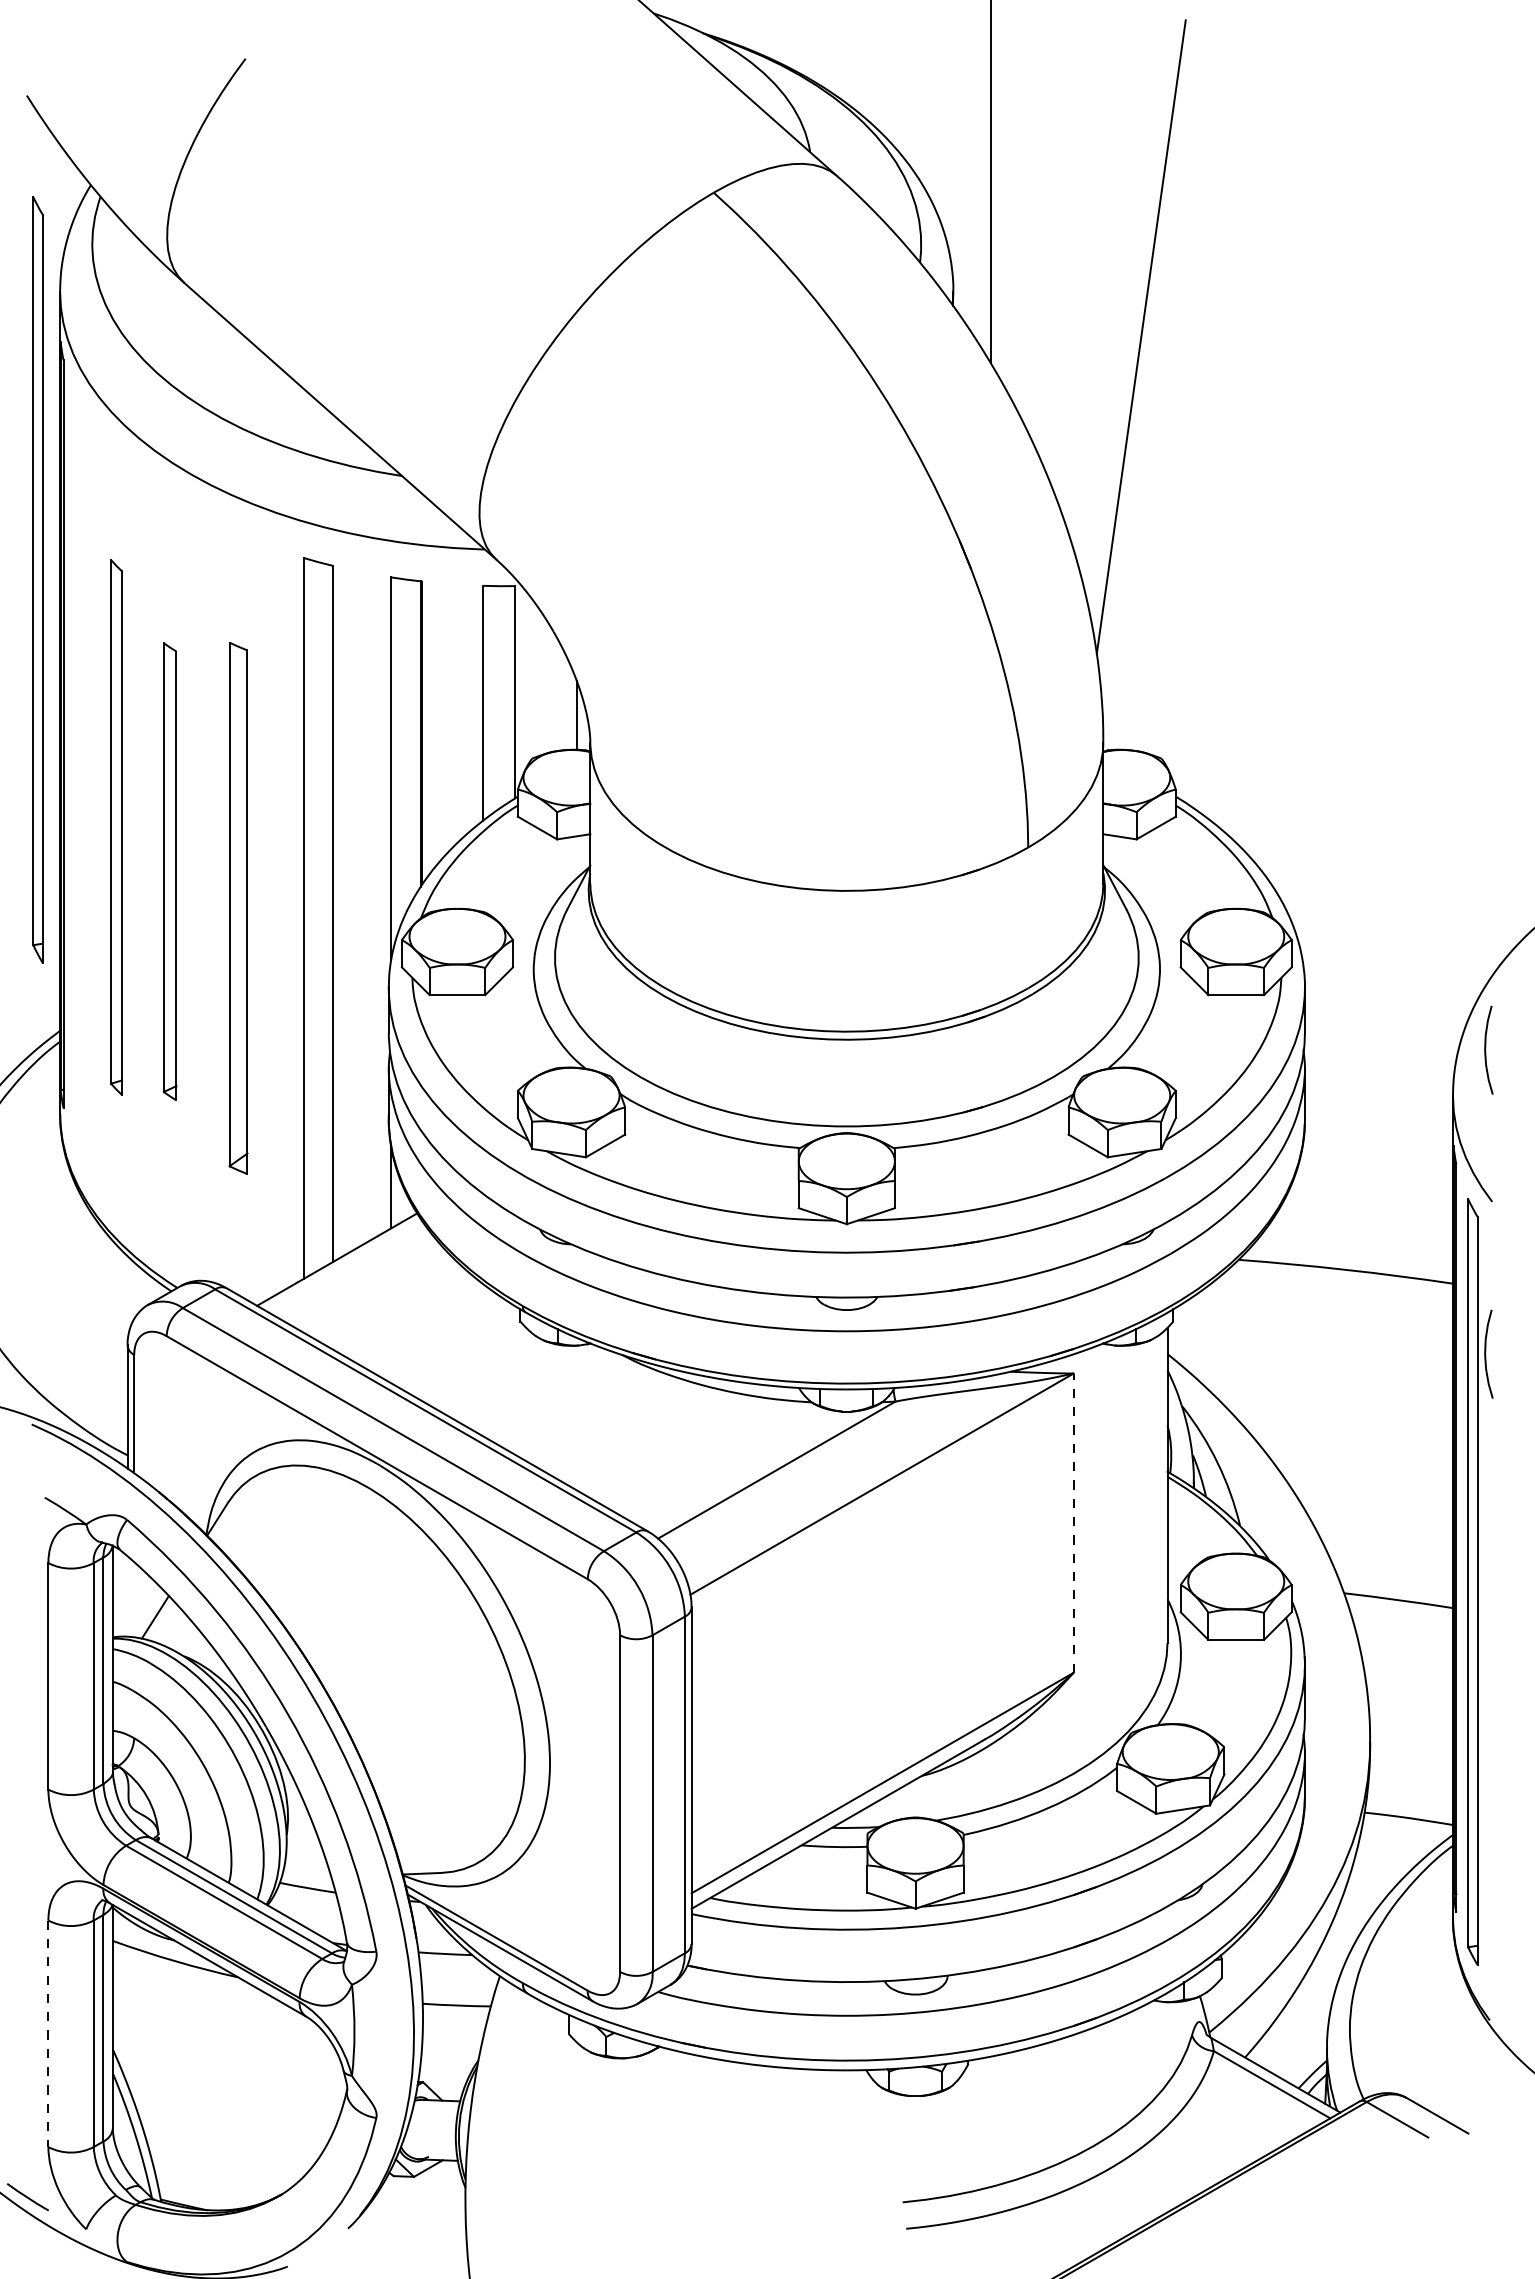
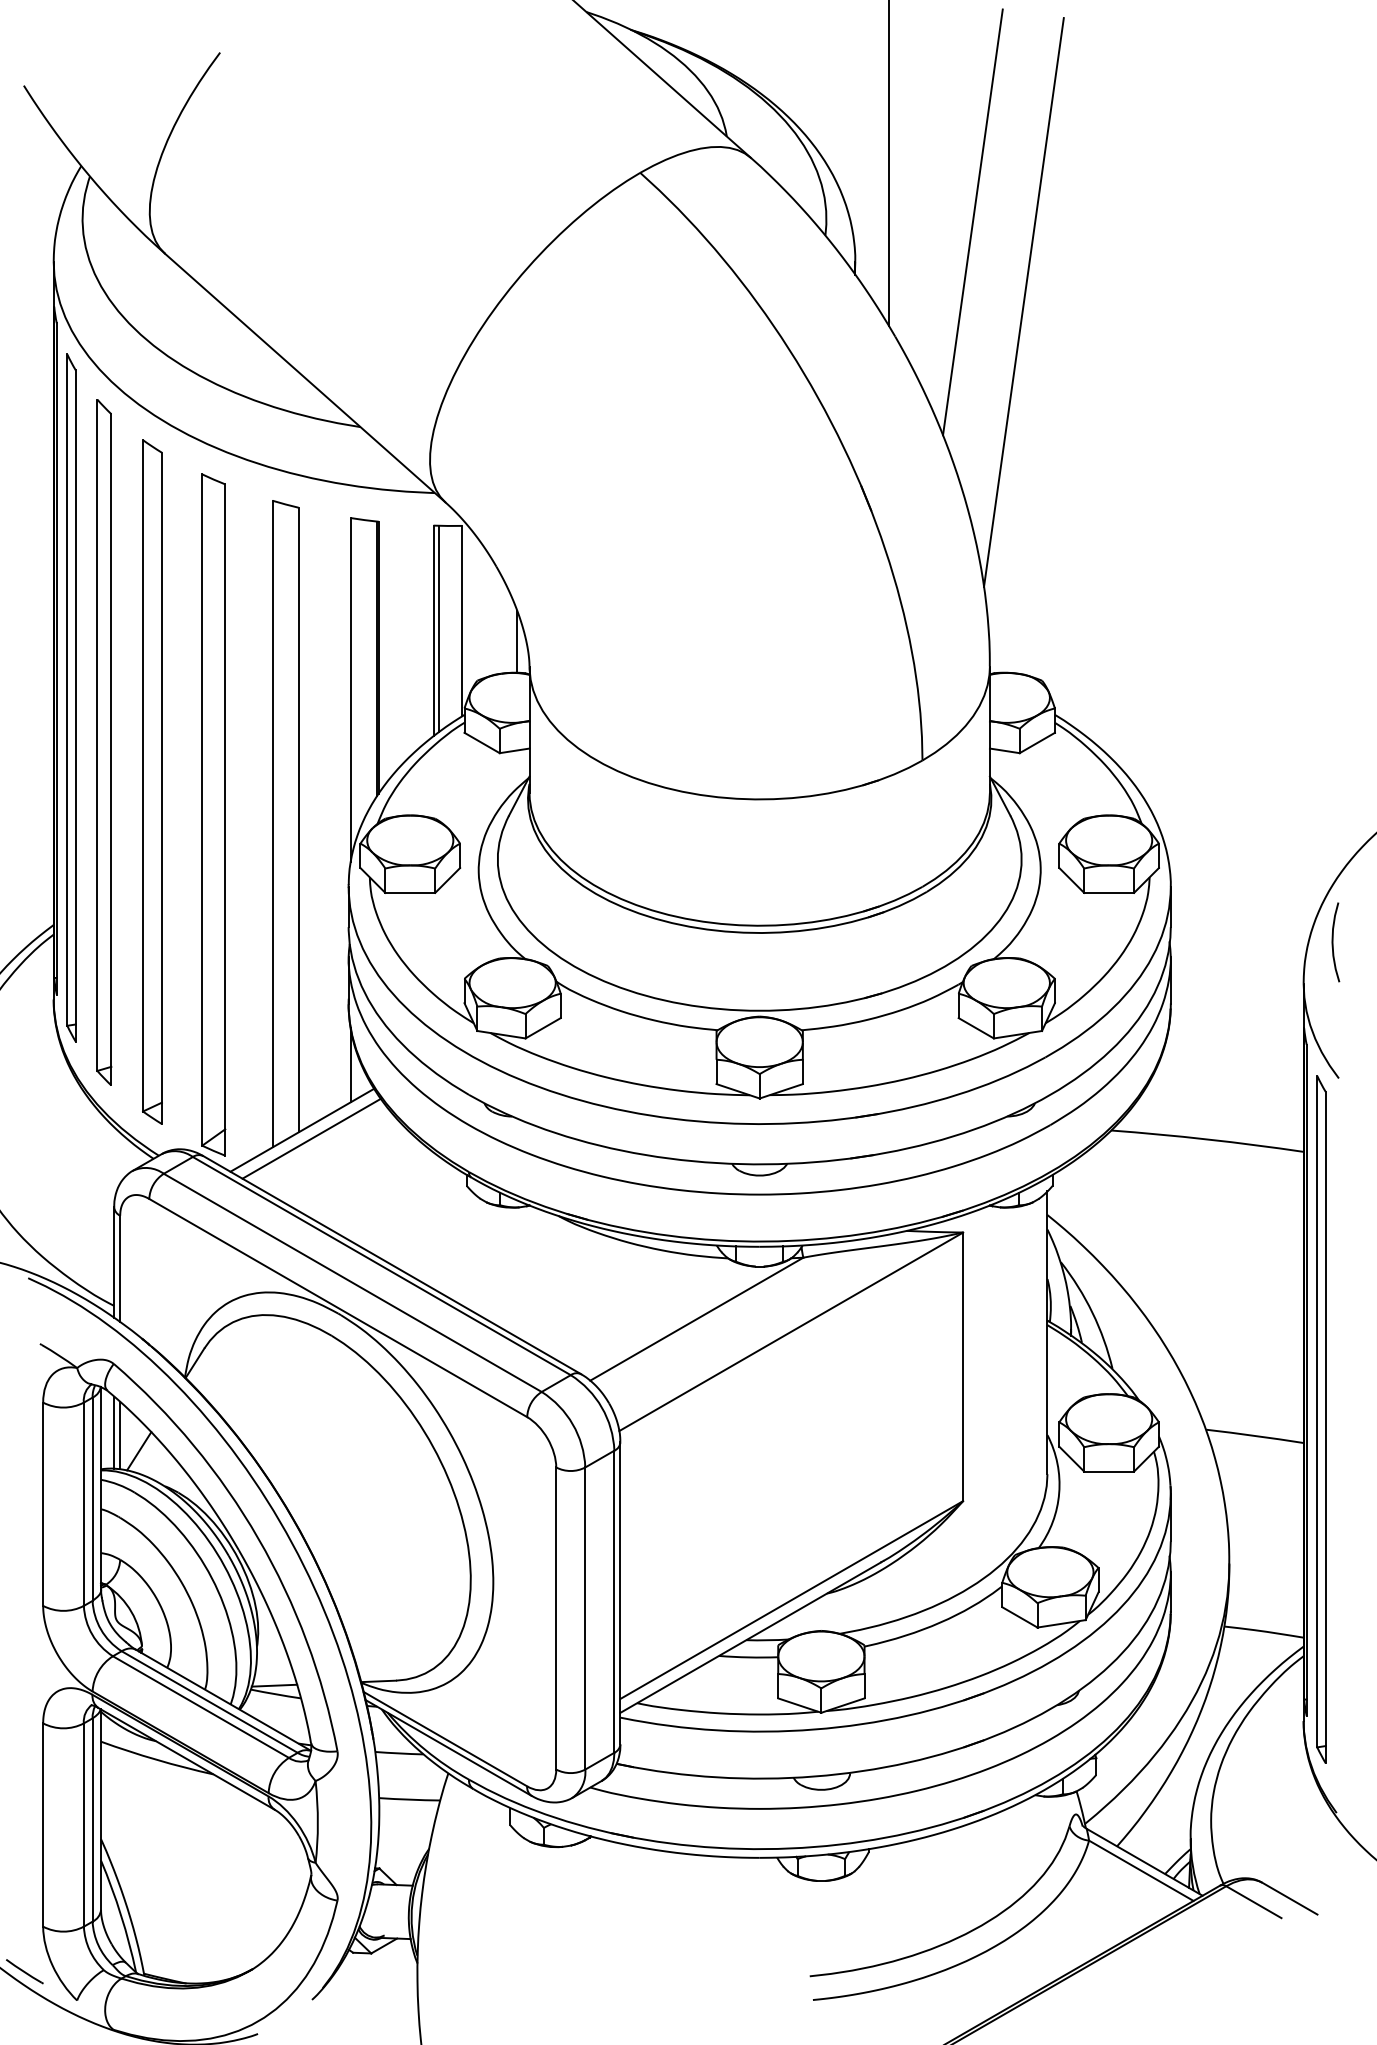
line: (1084, 247) -> (972, 222), added
part: (37, 579) -> (71, 697), moved
line: (489, 700) -> (439, 628), added
part: (116, 827) -> (104, 742), size x1.43
part: (169, 871) -> (151, 781), size x1.67
part: (238, 908) -> (213, 815), size x1.43
line: (347, 1268) -> (311, 1138), added
curve: (1486, 1352) -> (1333, 1213), removed
line: (1073, 1523) -> (963, 1367), dashed -> solid
line: (127, 1596) -> (114, 1432), added
line: (134, 1599) -> (120, 1435), added
line: (305, 1878) -> (273, 1685), added
line: (48, 2034) -> (43, 1825), dashed -> solid

